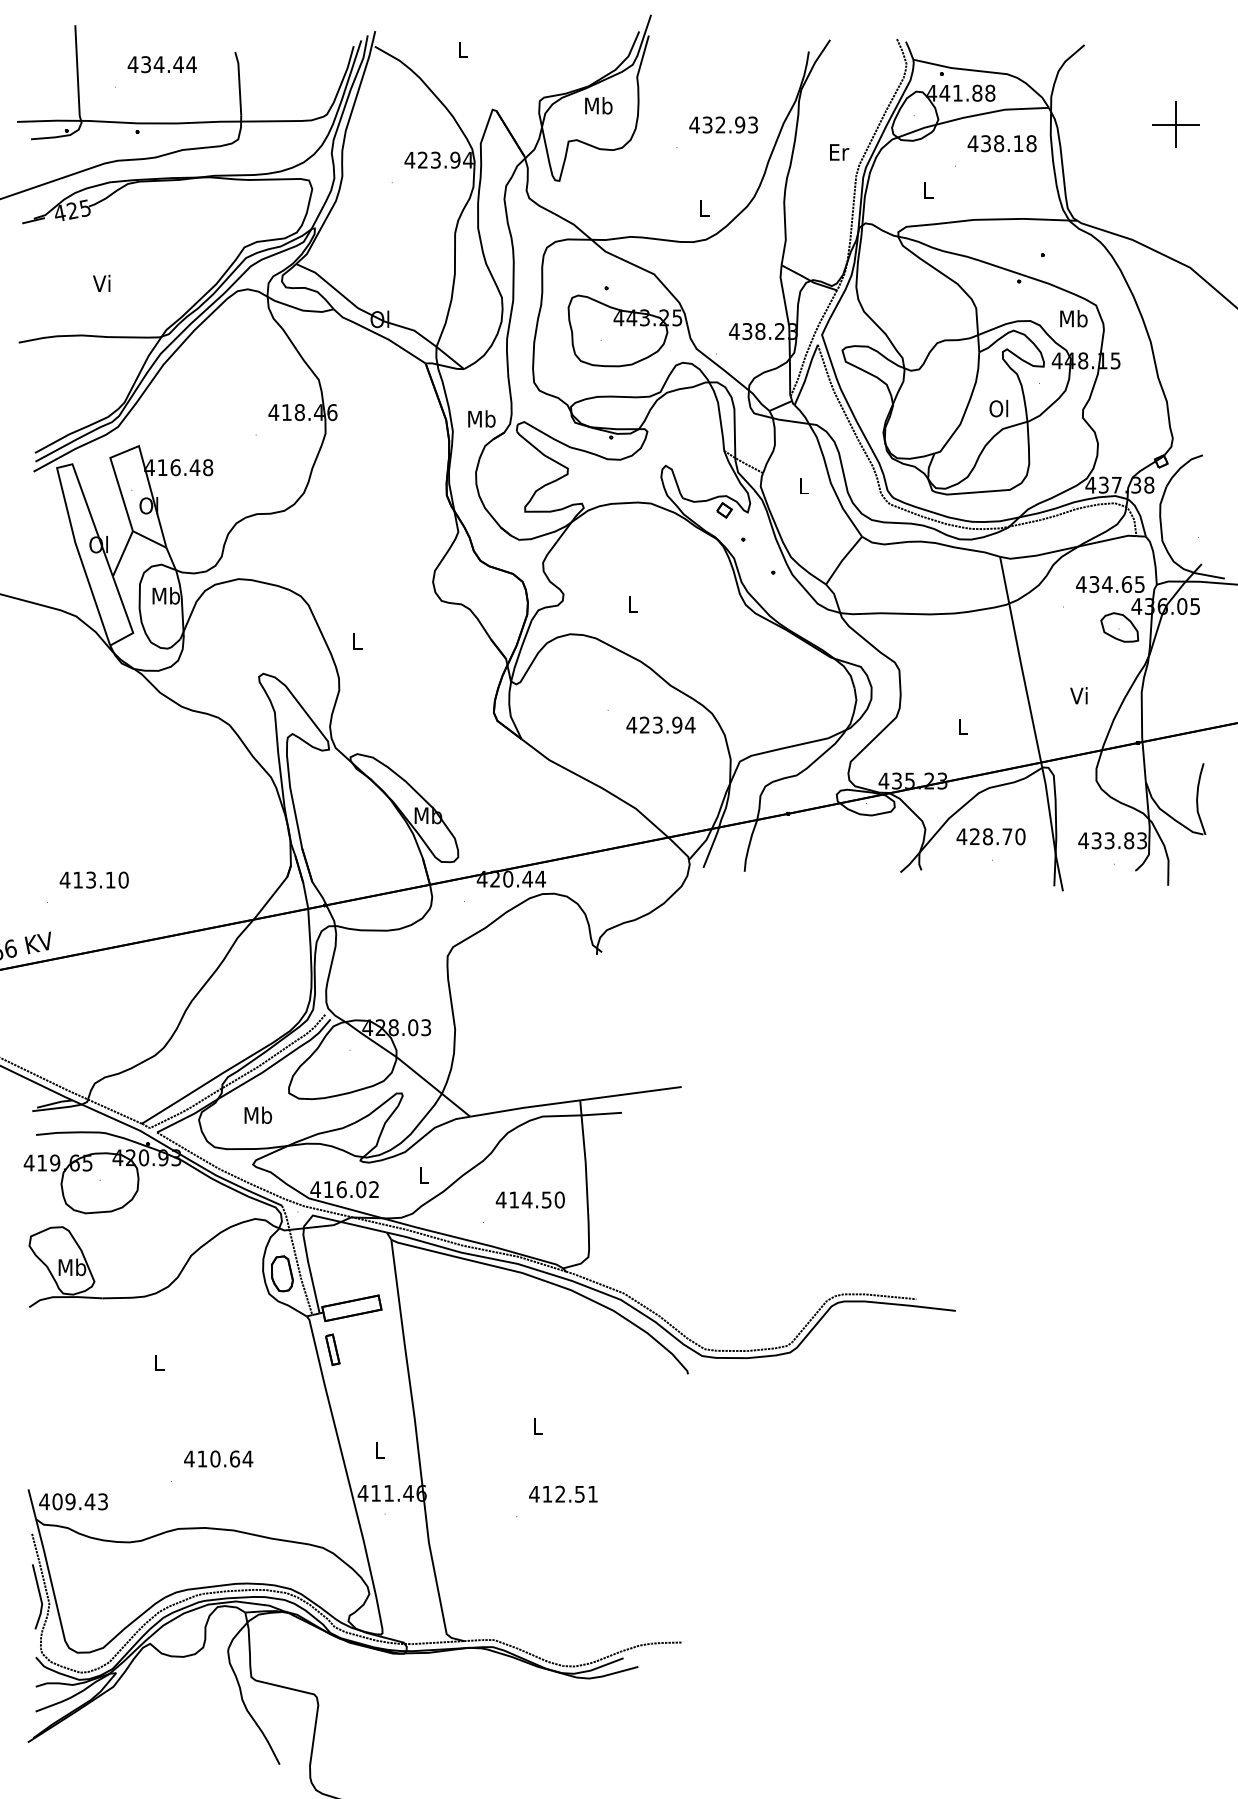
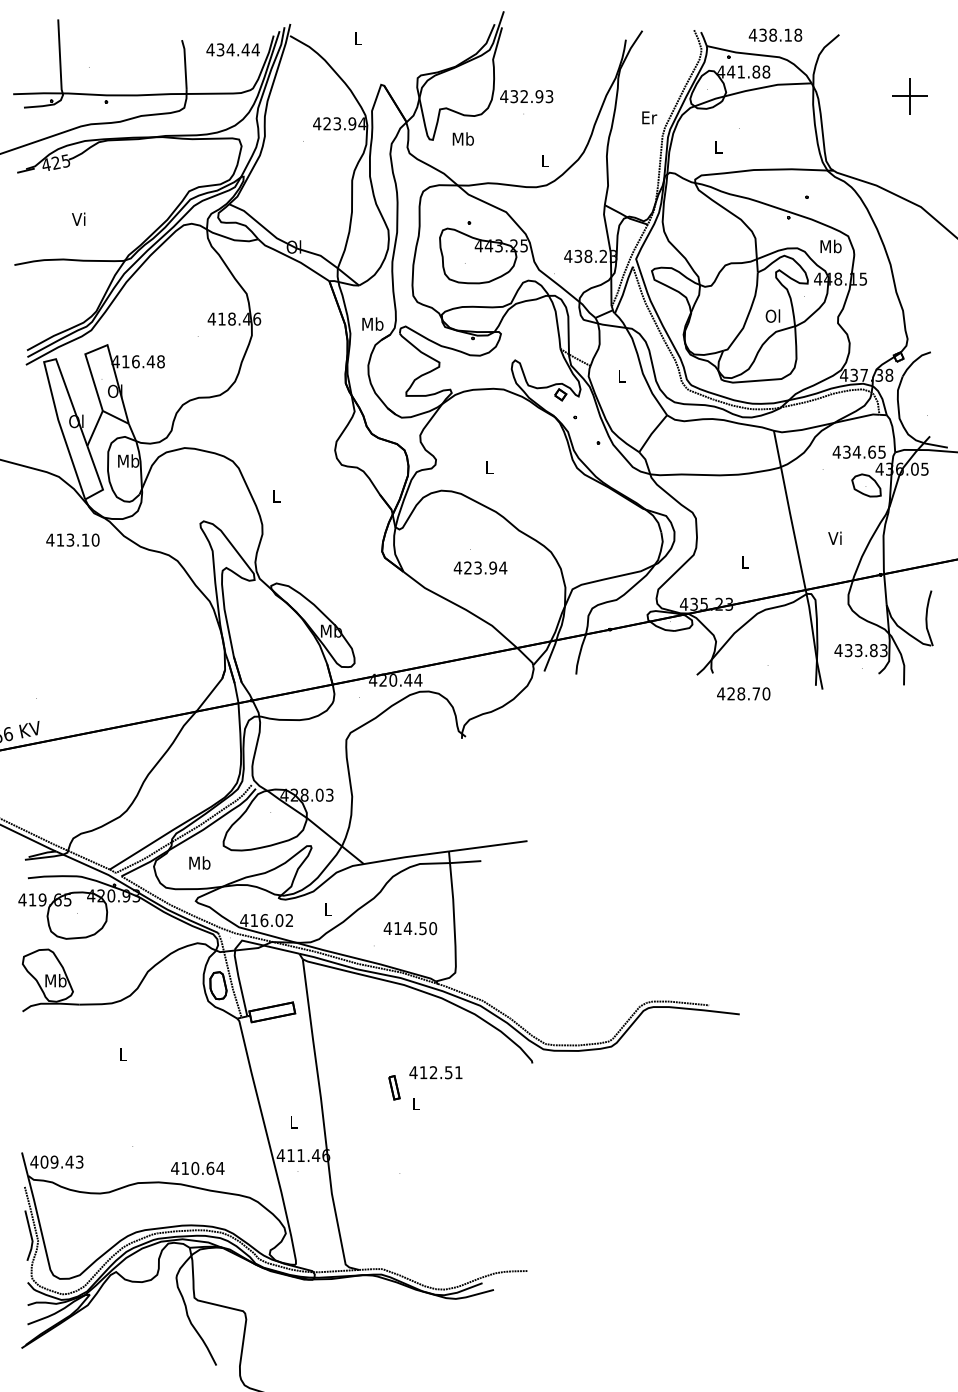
text: (161, 64) -> (232, 49), moved
text: (598, 105) -> (463, 138), moved
text: (723, 124) -> (526, 96), moved
text: (1001, 143) -> (775, 35), moved
text: (660, 724) -> (480, 567), moved
text: (990, 836) -> (743, 693), moved
text: (93, 879) -> (72, 539), moved
part: (332, 1349) -> (394, 1087), moved
text: (218, 1458) -> (197, 1168), moved
text: (563, 1493) -> (436, 1072), moved

